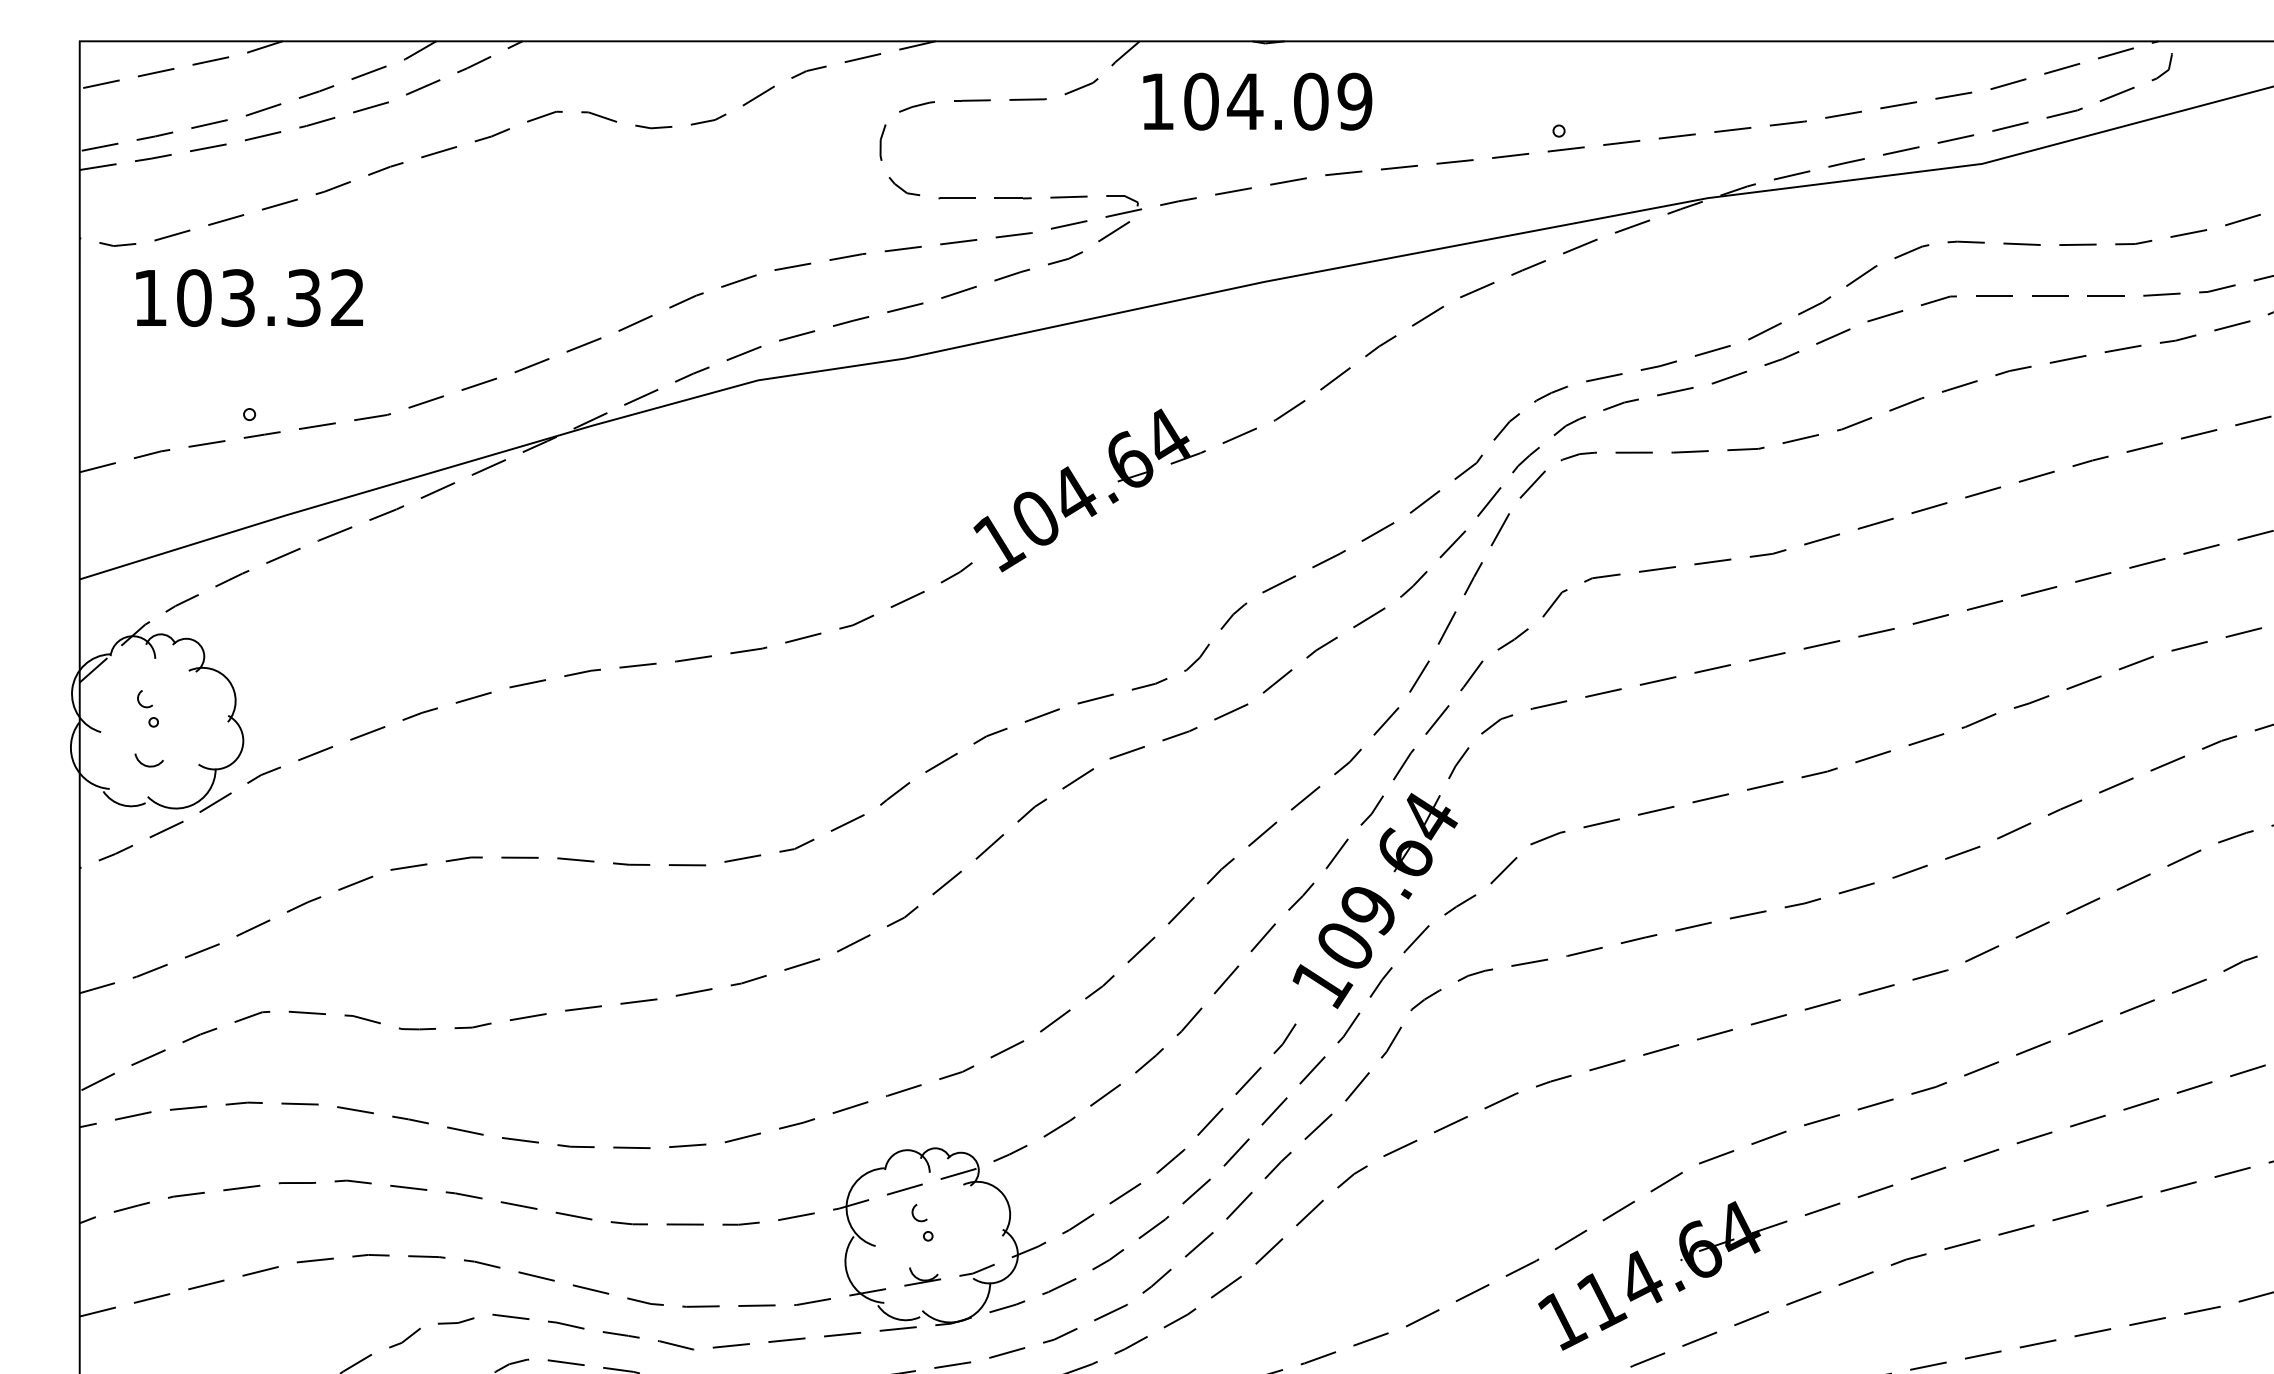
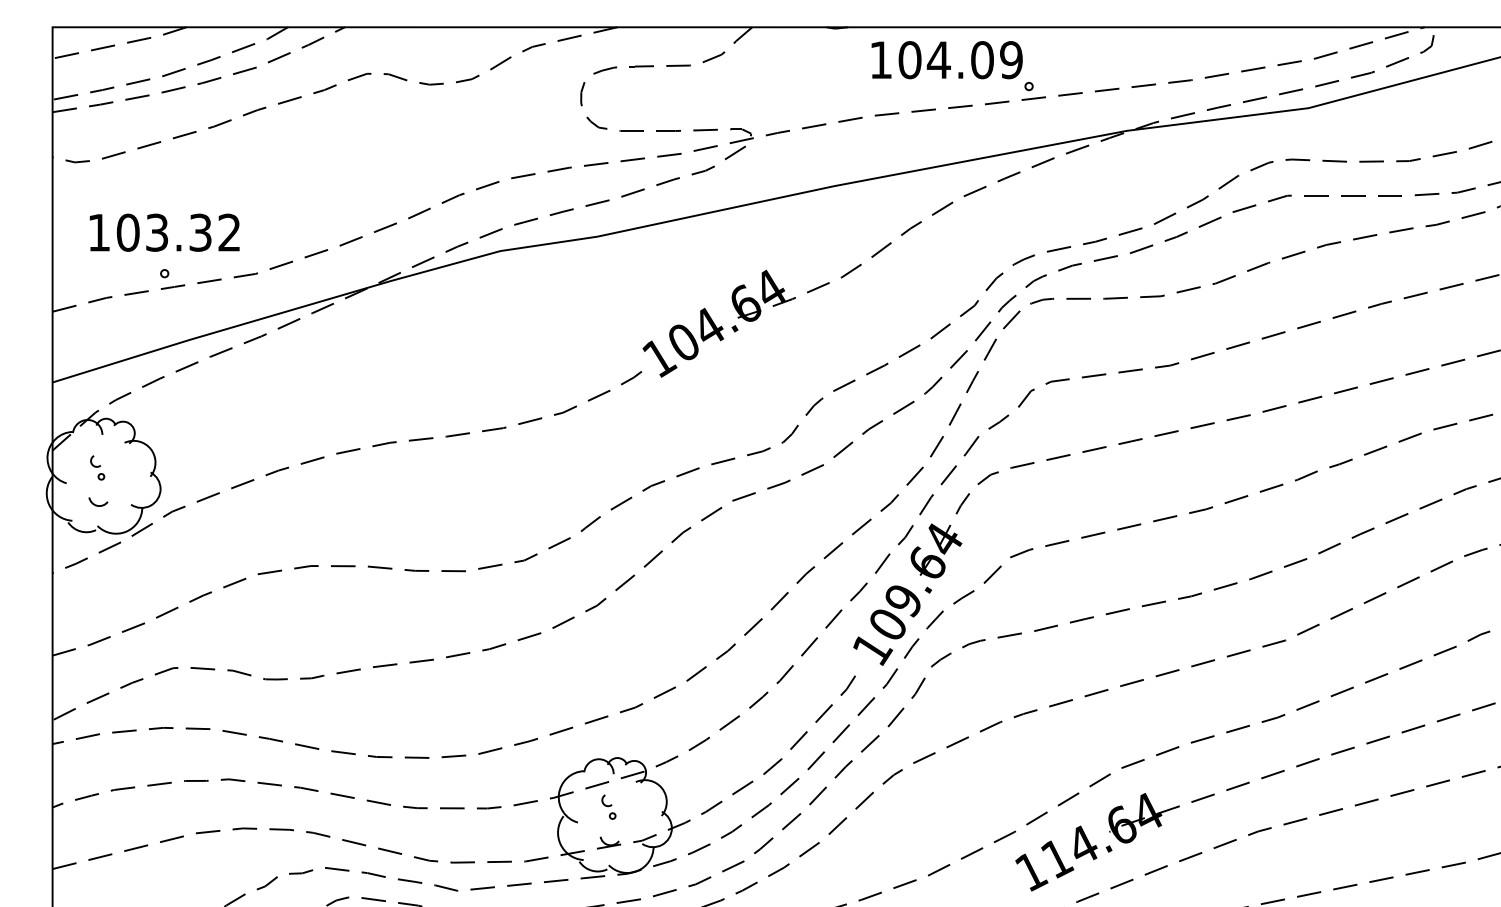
text: (1256, 102) -> (946, 60), moved
text: (249, 297) -> (164, 232), moved

